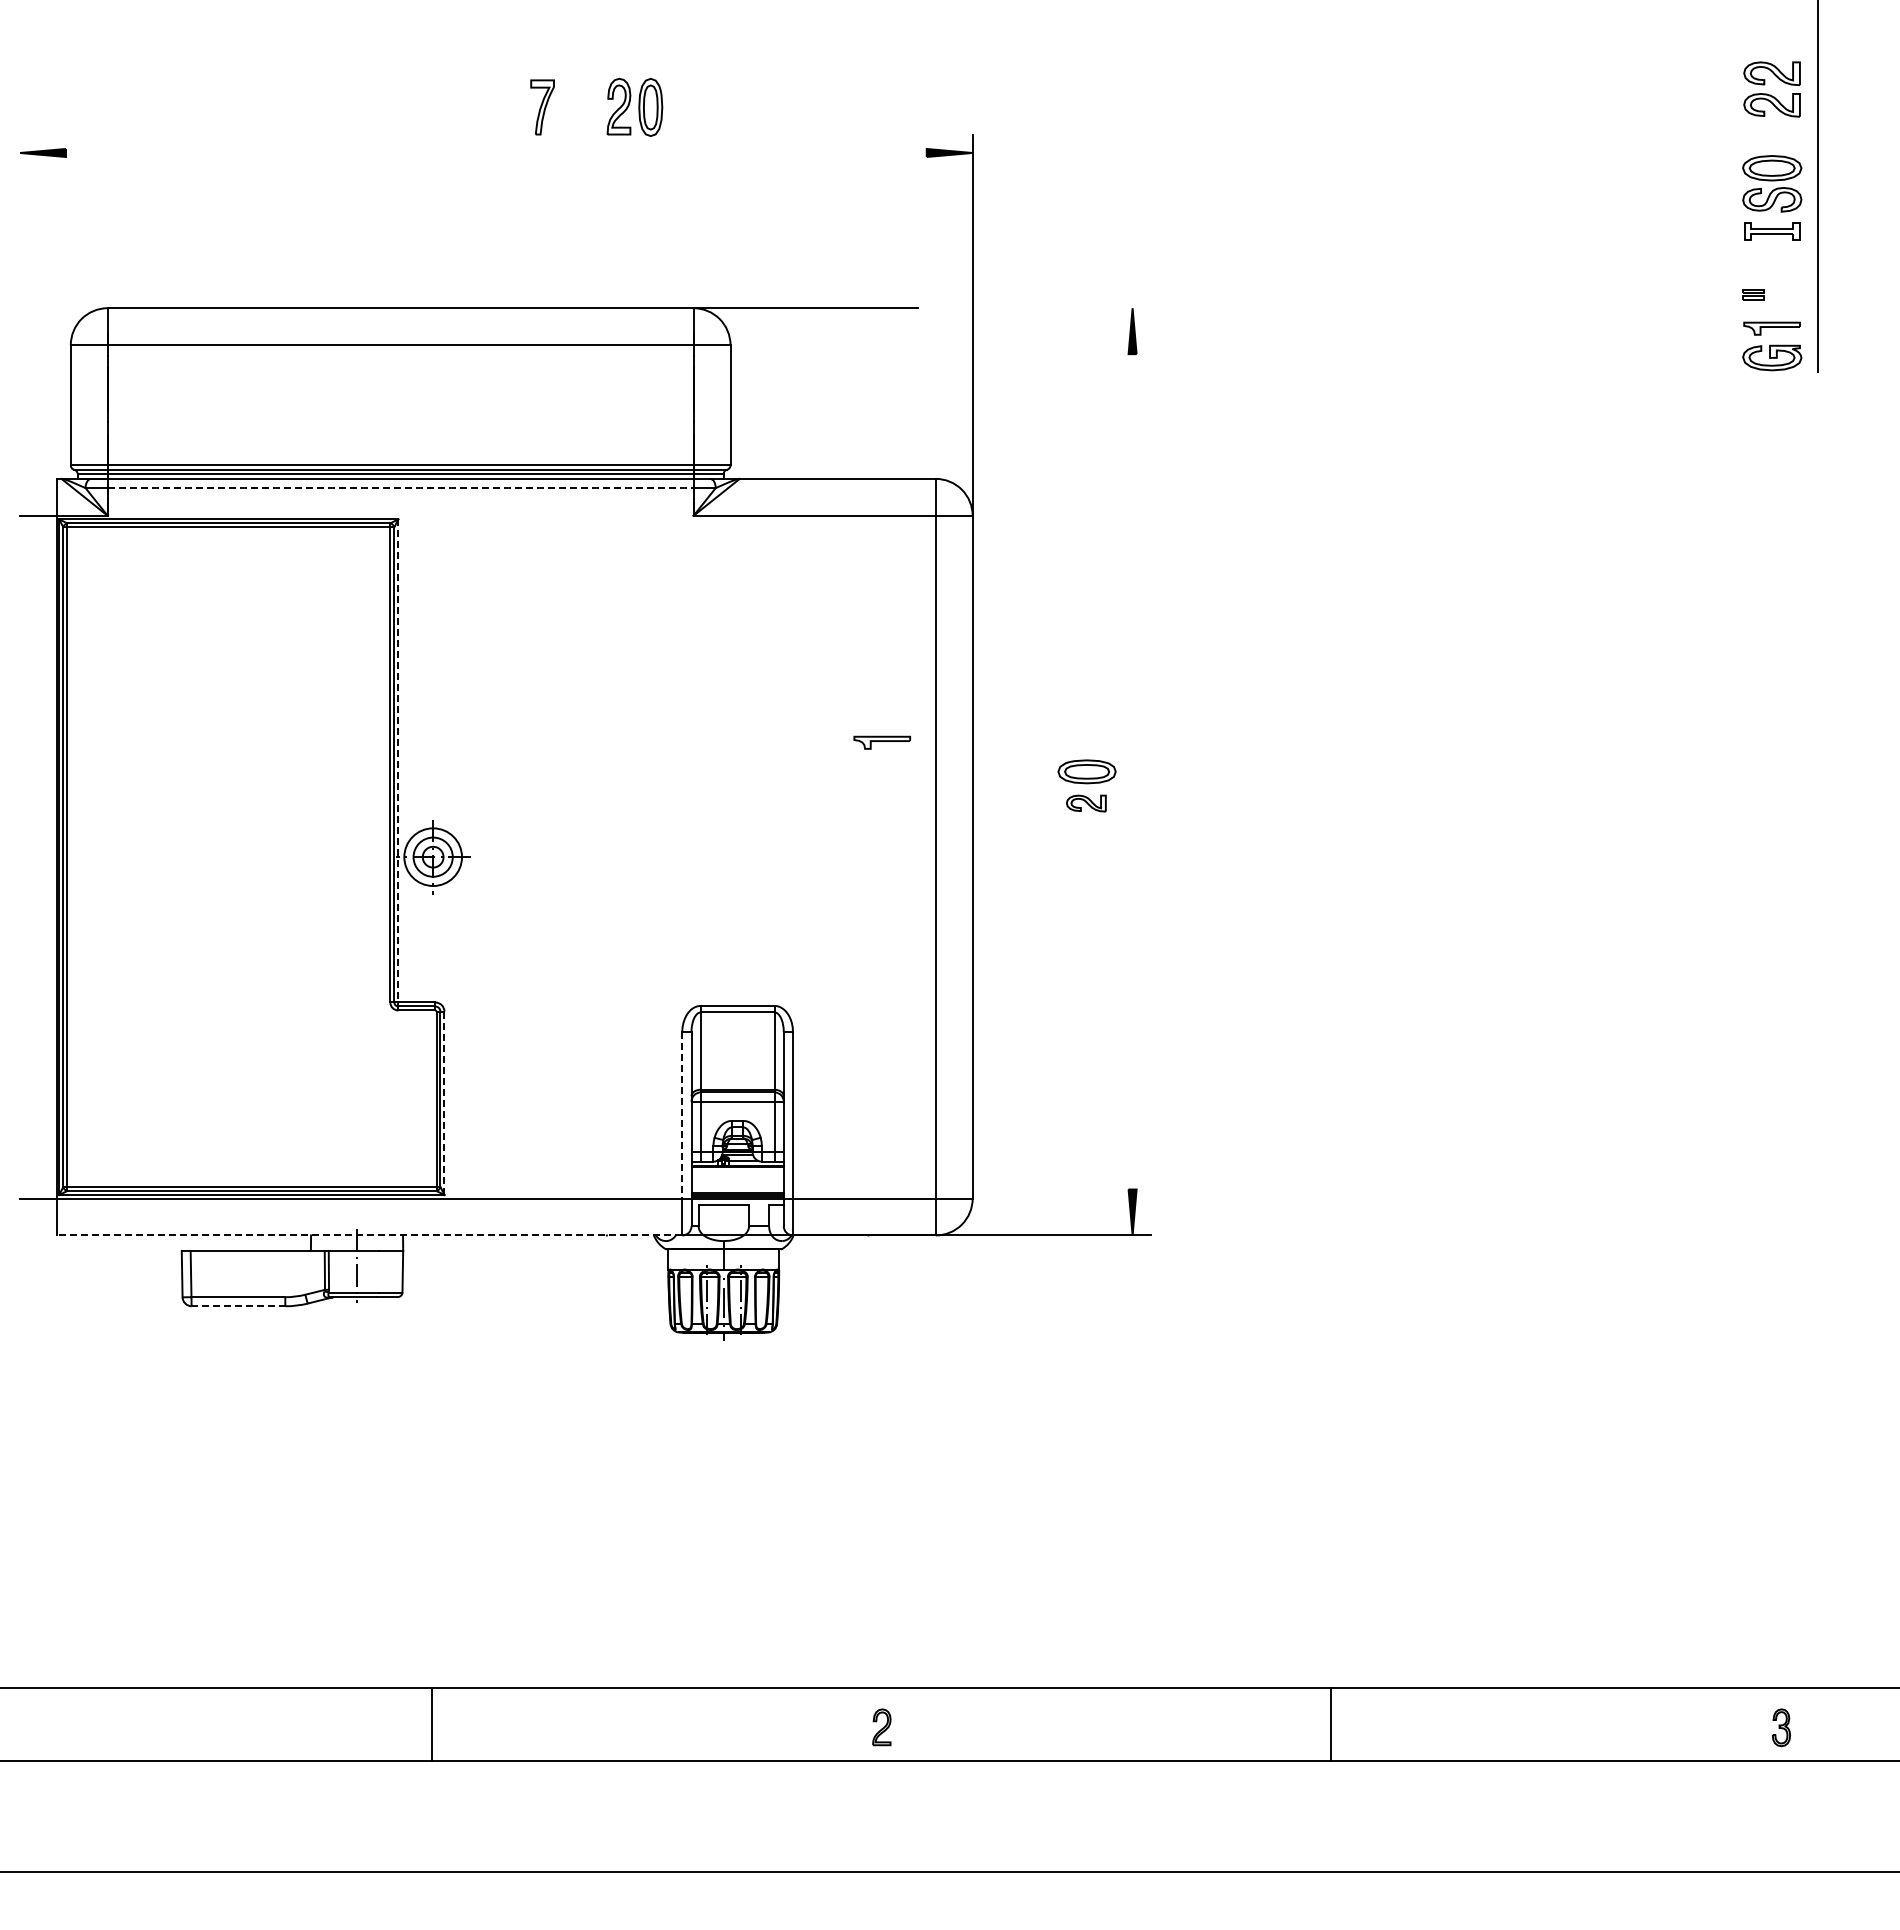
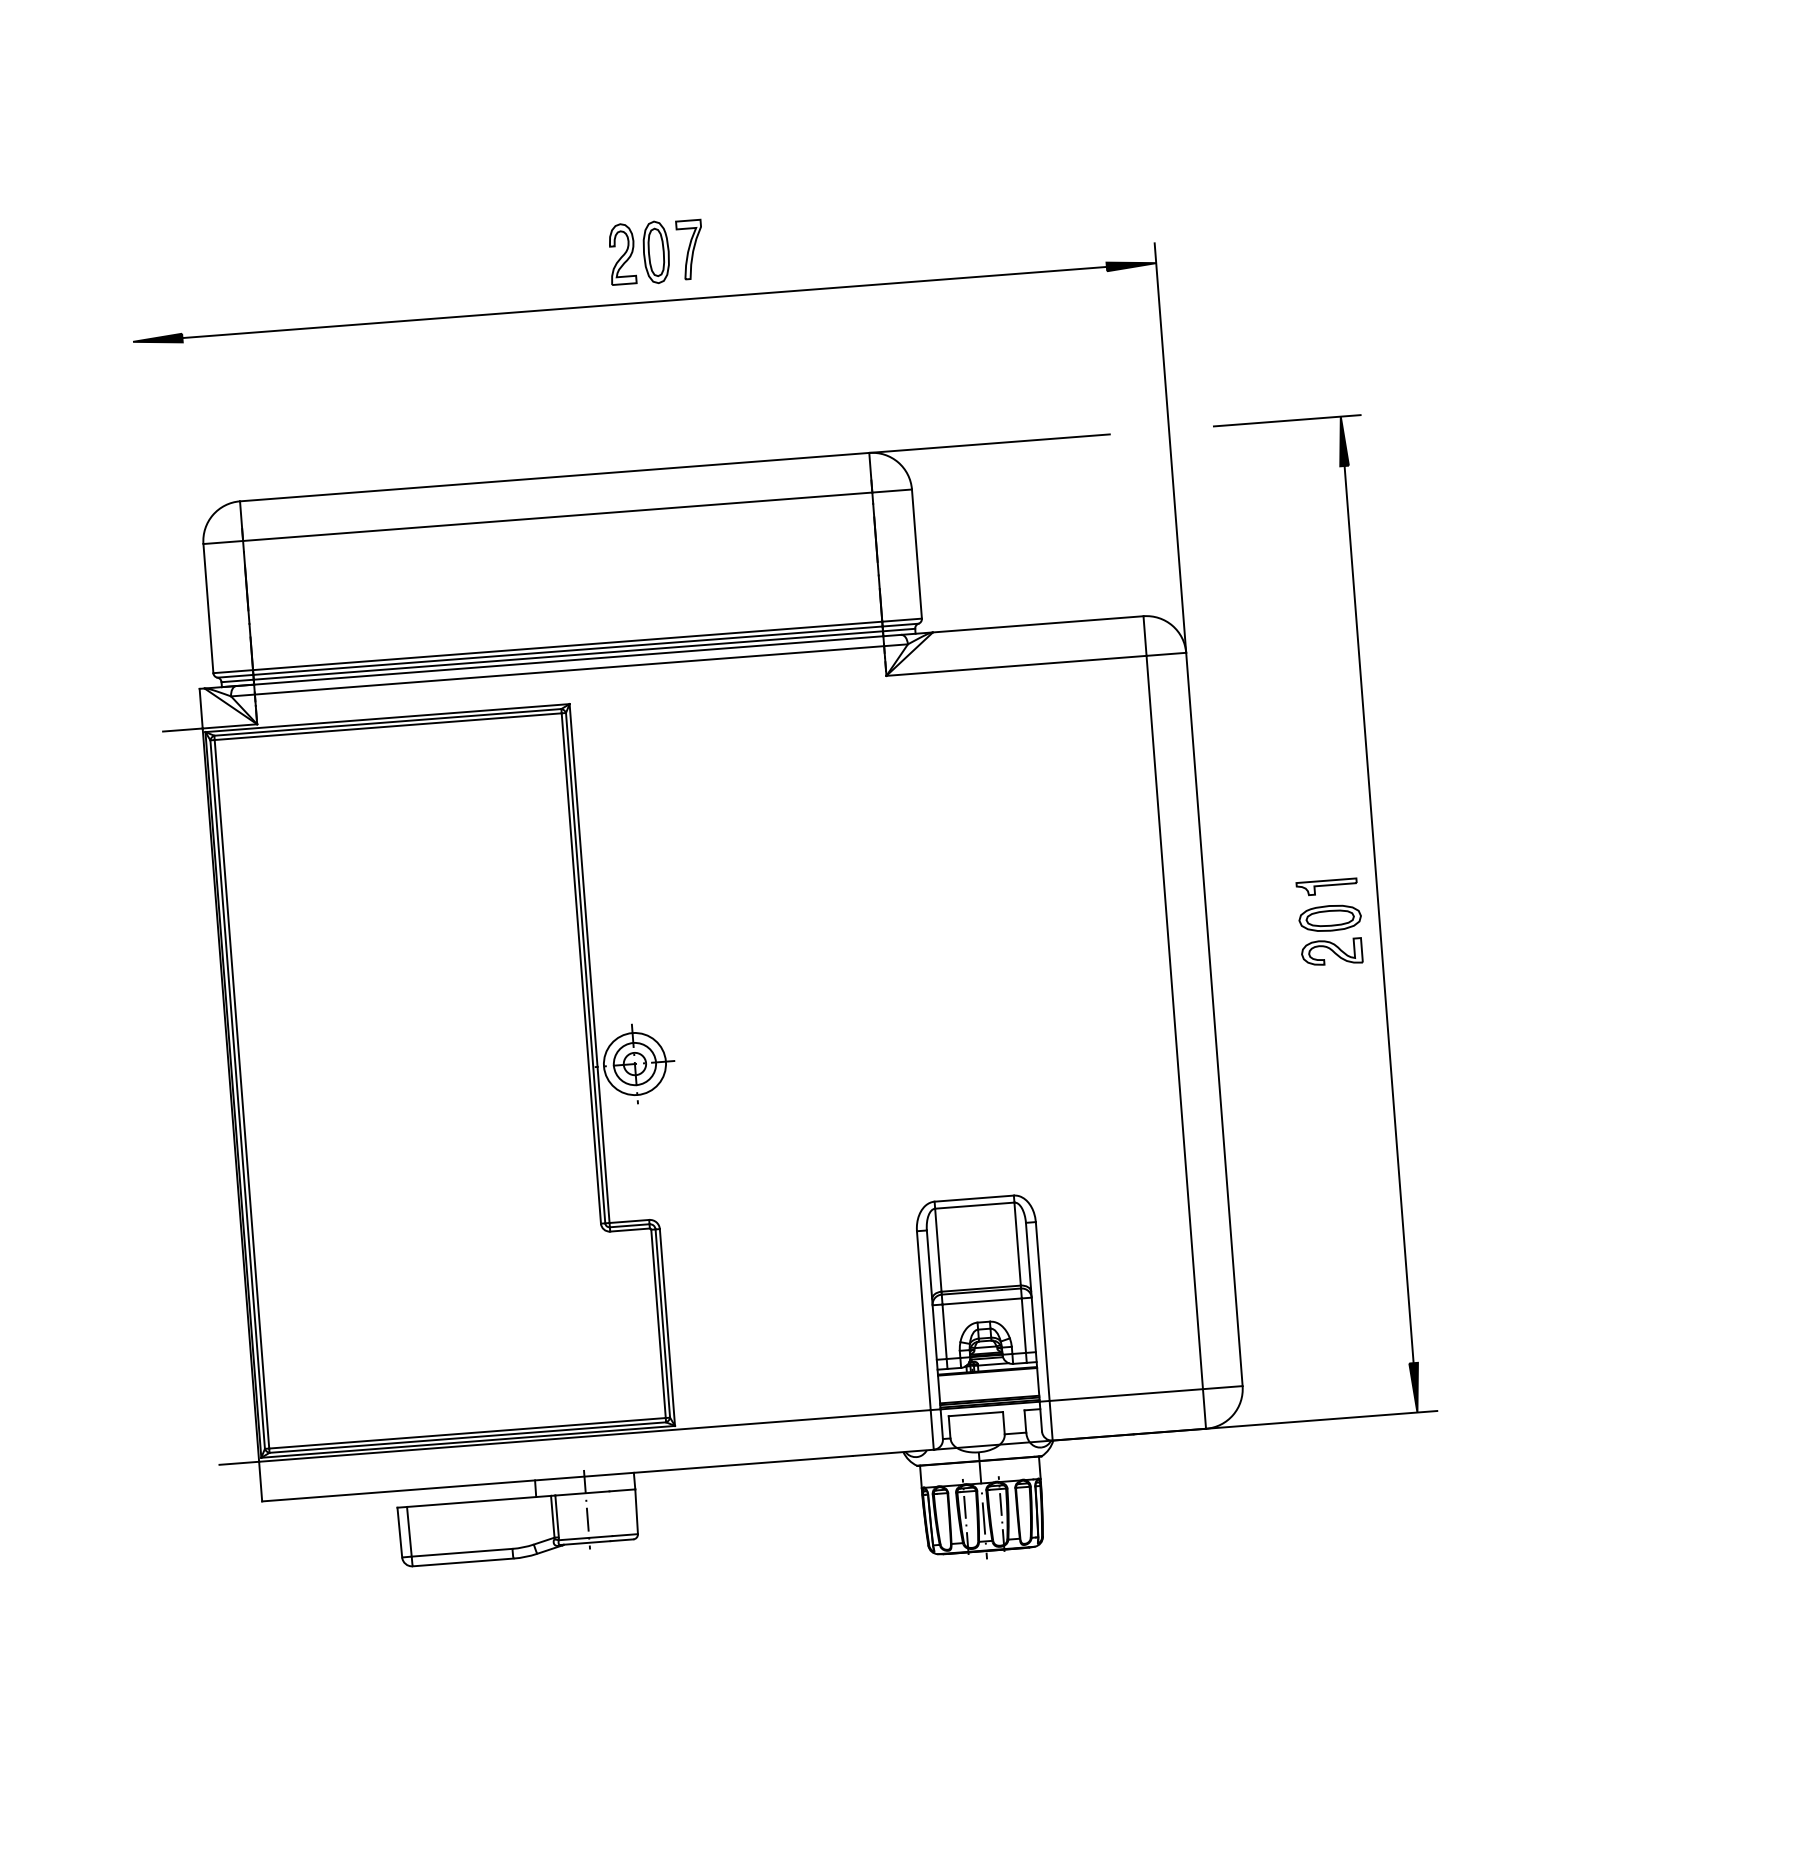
part: (634, 106) -> (638, 252), moved
line: (496, 152) -> (644, 301), added
line: (1082, 308) -> (1287, 421), added
line: (400, 488) -> (569, 670), dashed -> solid
part: (882, 742) -> (1327, 886), moved
line: (398, 760) -> (589, 963), dashed -> solid
line: (1132, 771) -> (1378, 914), added
part: (1086, 803) -> (1332, 952), size x1.43
line: (444, 1103) -> (667, 1327), dashed -> solid
line: (682, 1115) -> (924, 1320), dashed -> solid
line: (369, 1235) -> (597, 1475), dashed -> solid
line: (238, 1306) -> (463, 1562), dashed -> solid

